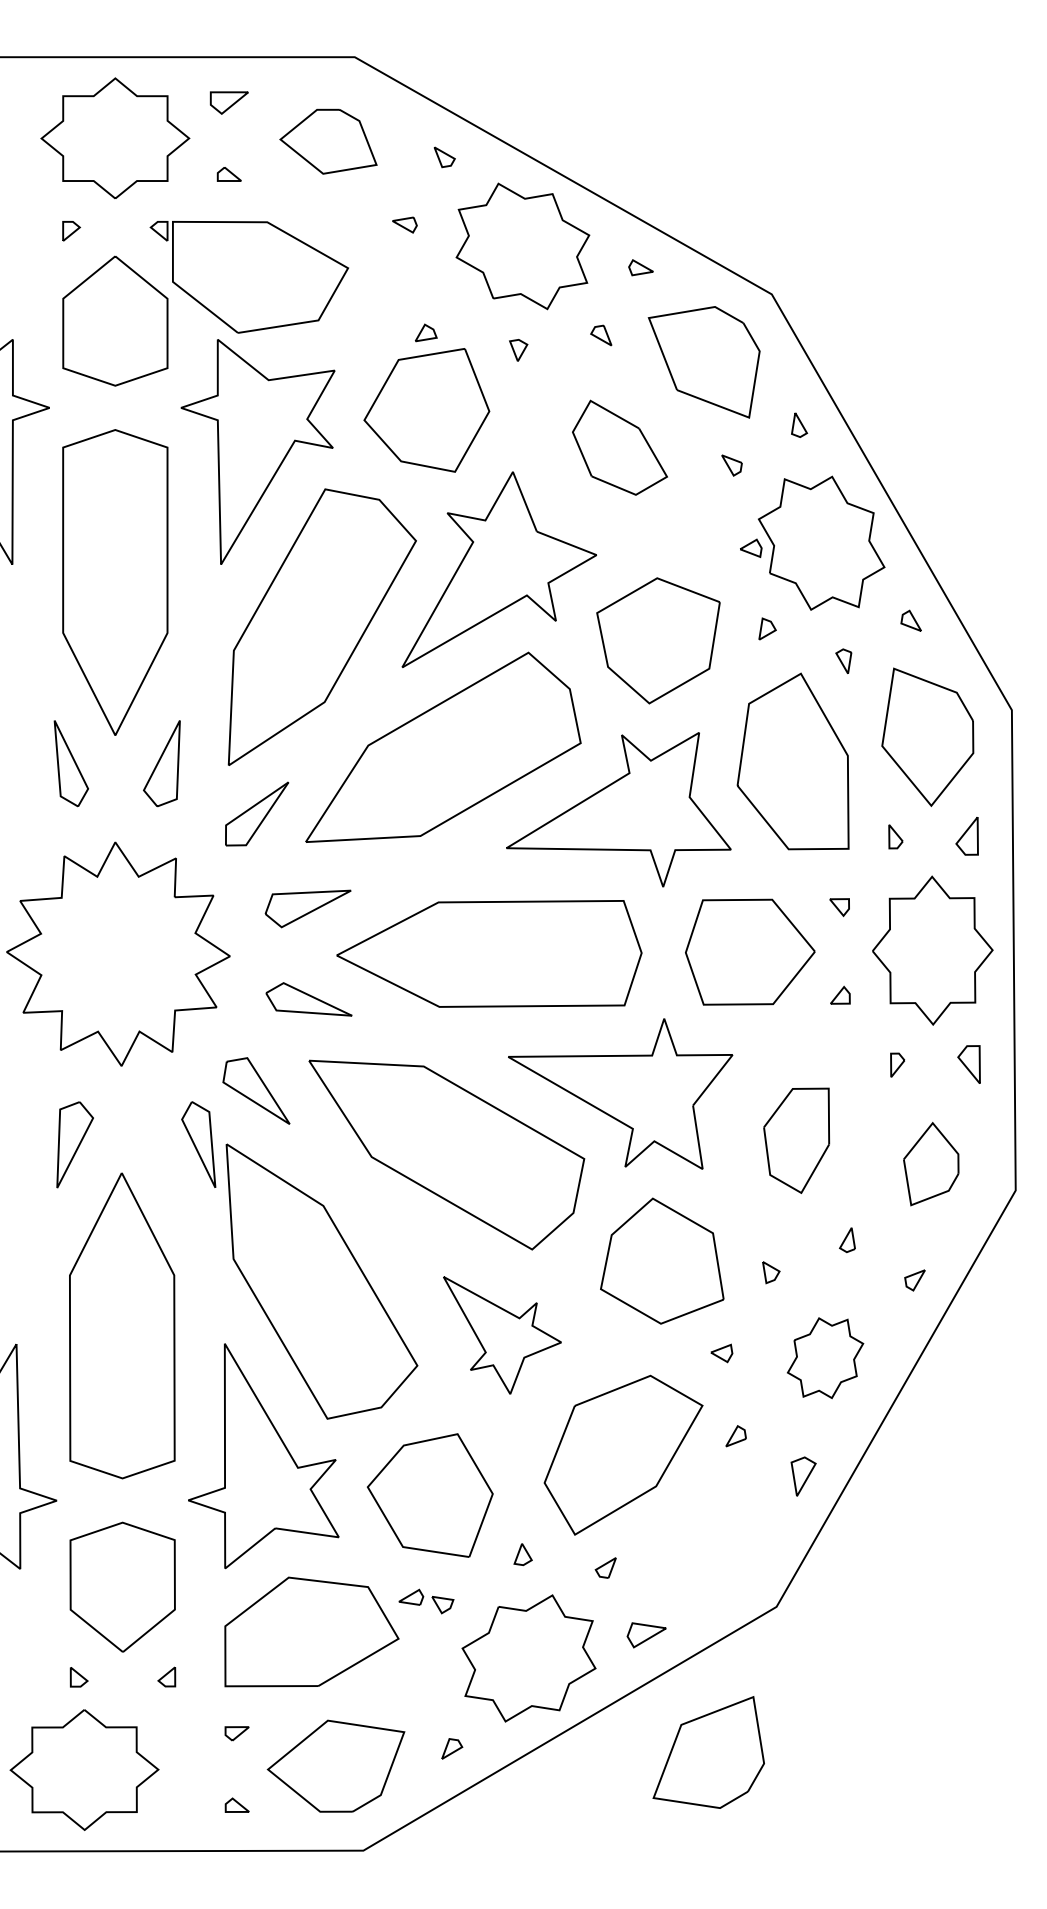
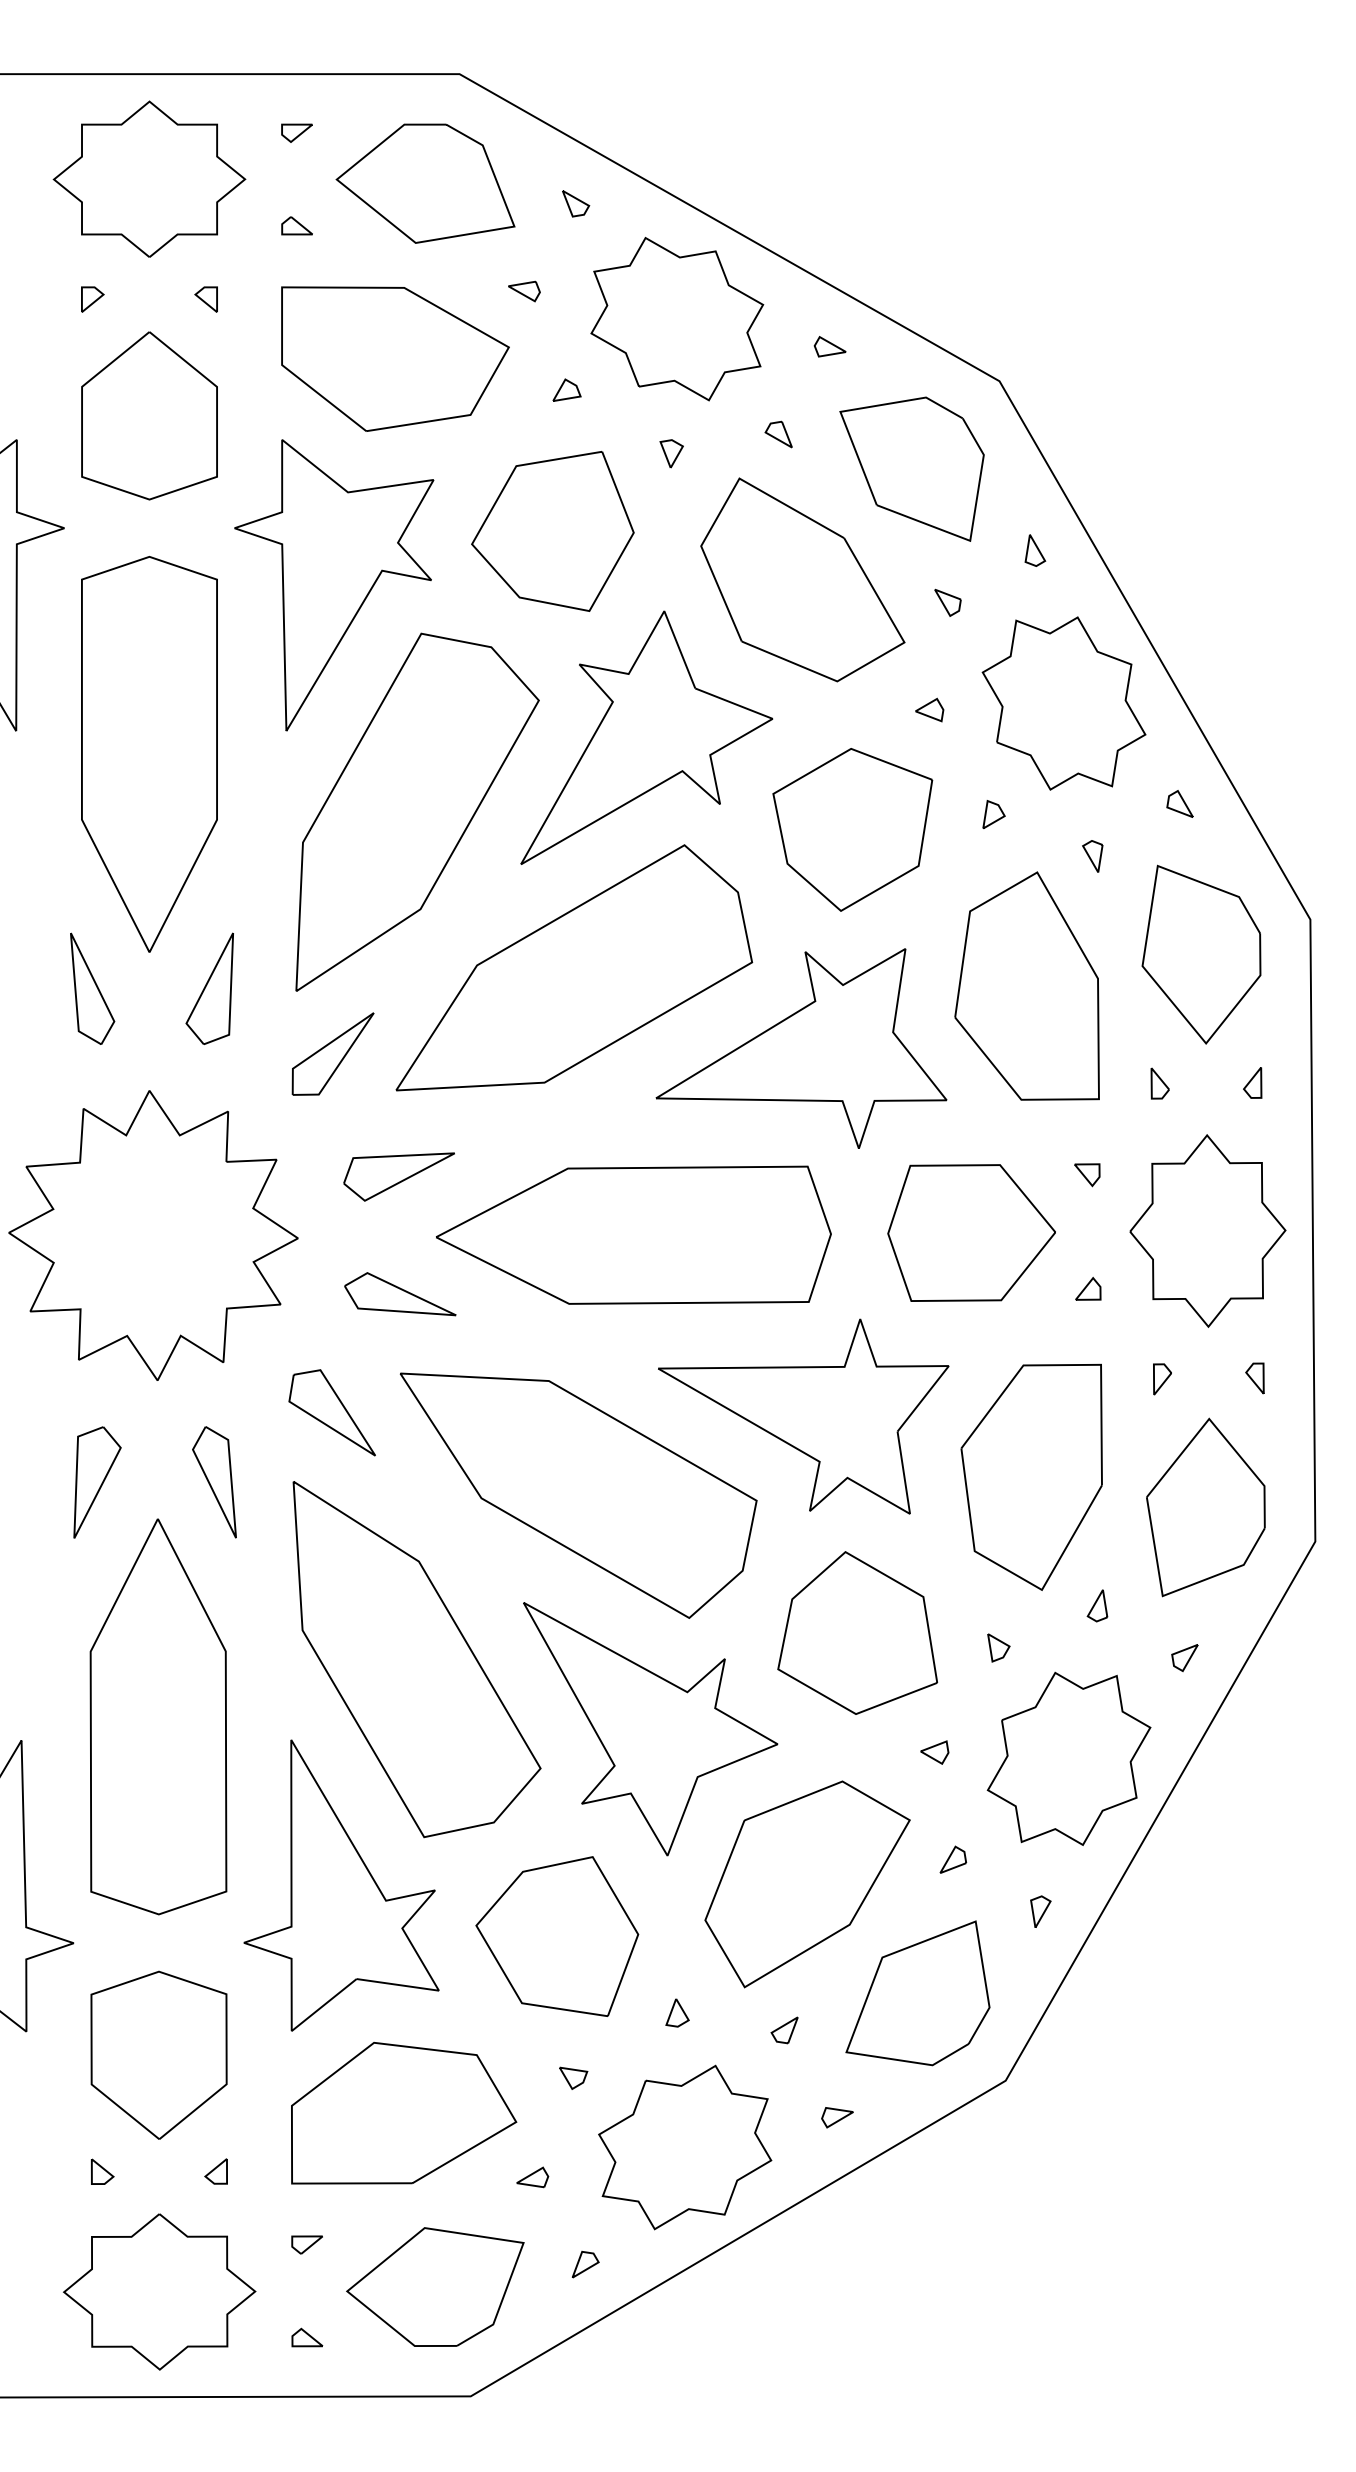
part: (228, 102) -> (296, 132), size x0.62
part: (328, 141) -> (425, 183), size x1.43
part: (260, 276) -> (395, 358), moved
part: (425, 332) -> (566, 389), moved
part: (619, 447) -> (802, 579), size x1.67
part: (750, 547) -> (929, 709), moved
part: (967, 835) -> (1252, 1082), size x0.62
part: (968, 1064) -> (1254, 1378), size x0.62
part: (796, 1140) -> (1031, 1476), size x1.67
part: (198, 1144) -> (214, 1482), moved
part: (930, 1164) -> (1205, 1507), size x1.67
part: (502, 1335) -> (650, 1729), size x1.67
part: (825, 1358) -> (1068, 1758), size x1.67
part: (803, 1476) -> (1040, 1911), size x0.62
part: (411, 1597) -> (532, 2177), moved
part: (646, 1635) -> (837, 2117), size x0.62
part: (708, 1752) -> (917, 1993), moved
part: (84, 1769) -> (159, 2291), moved

